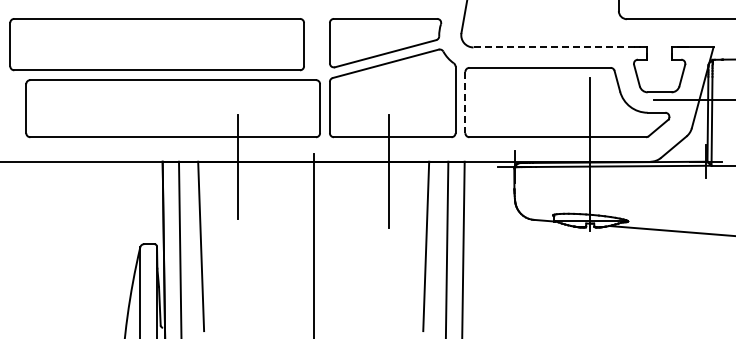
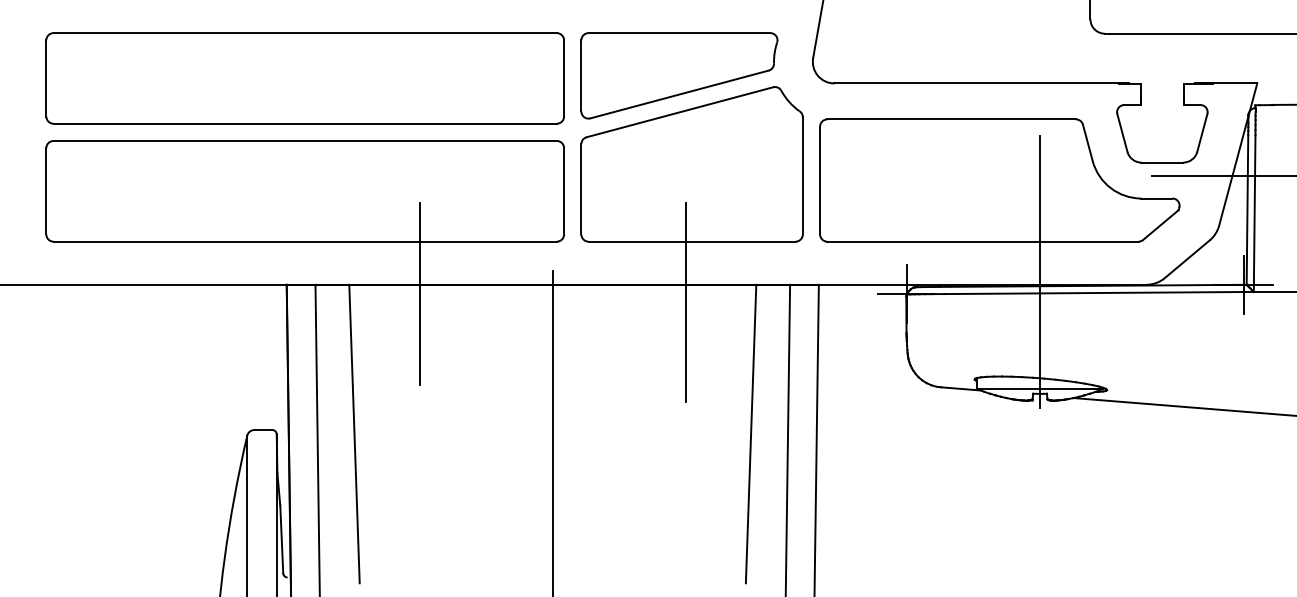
part: (156, 44) -> (304, 78), moved
line: (557, 47) -> (982, 83), dashed -> solid
line: (465, 102) -> (820, 180), dashed -> solid

